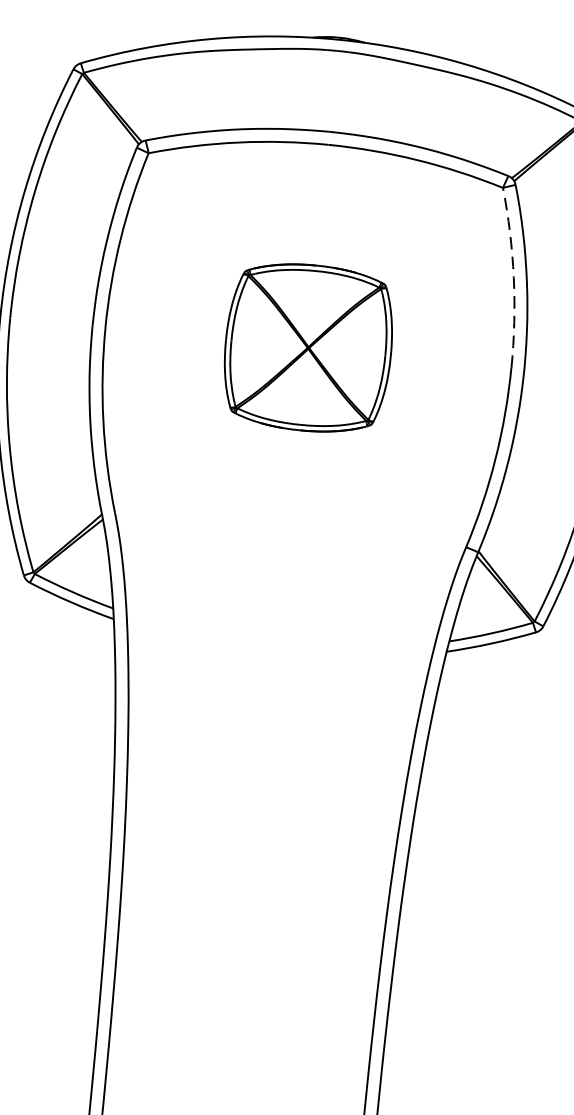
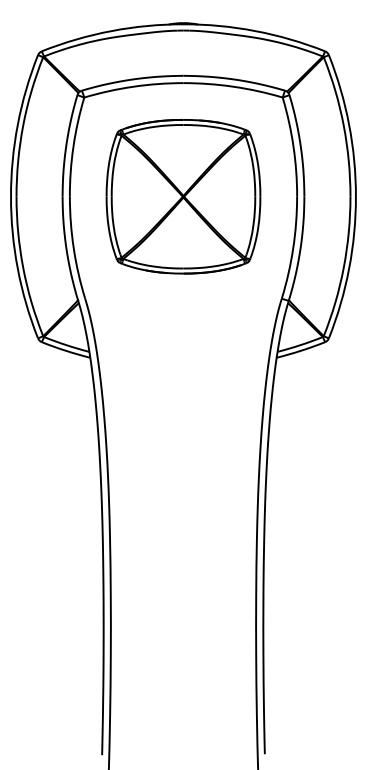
arc: (513, 277) -> (293, 146), dashed -> solid
part: (308, 347) -> (183, 196), size x1.67

